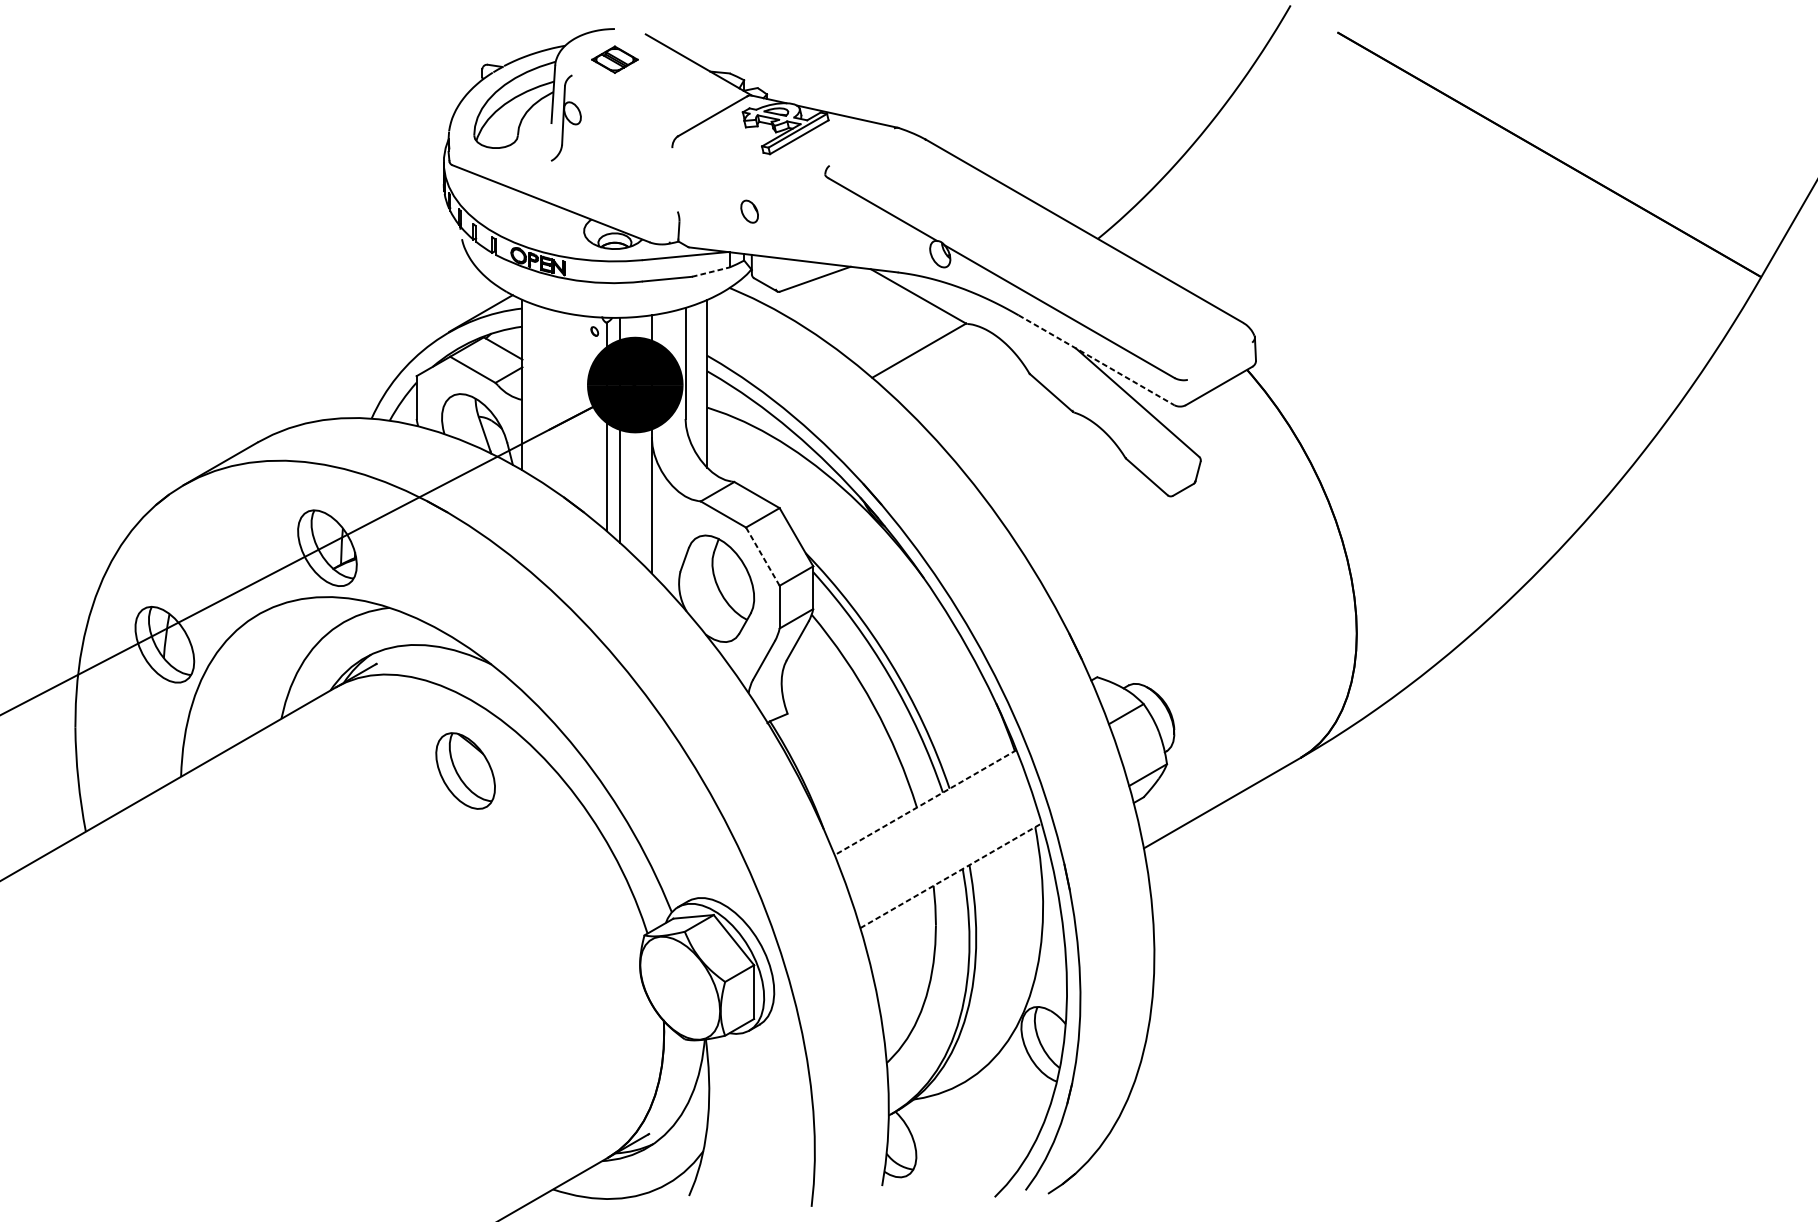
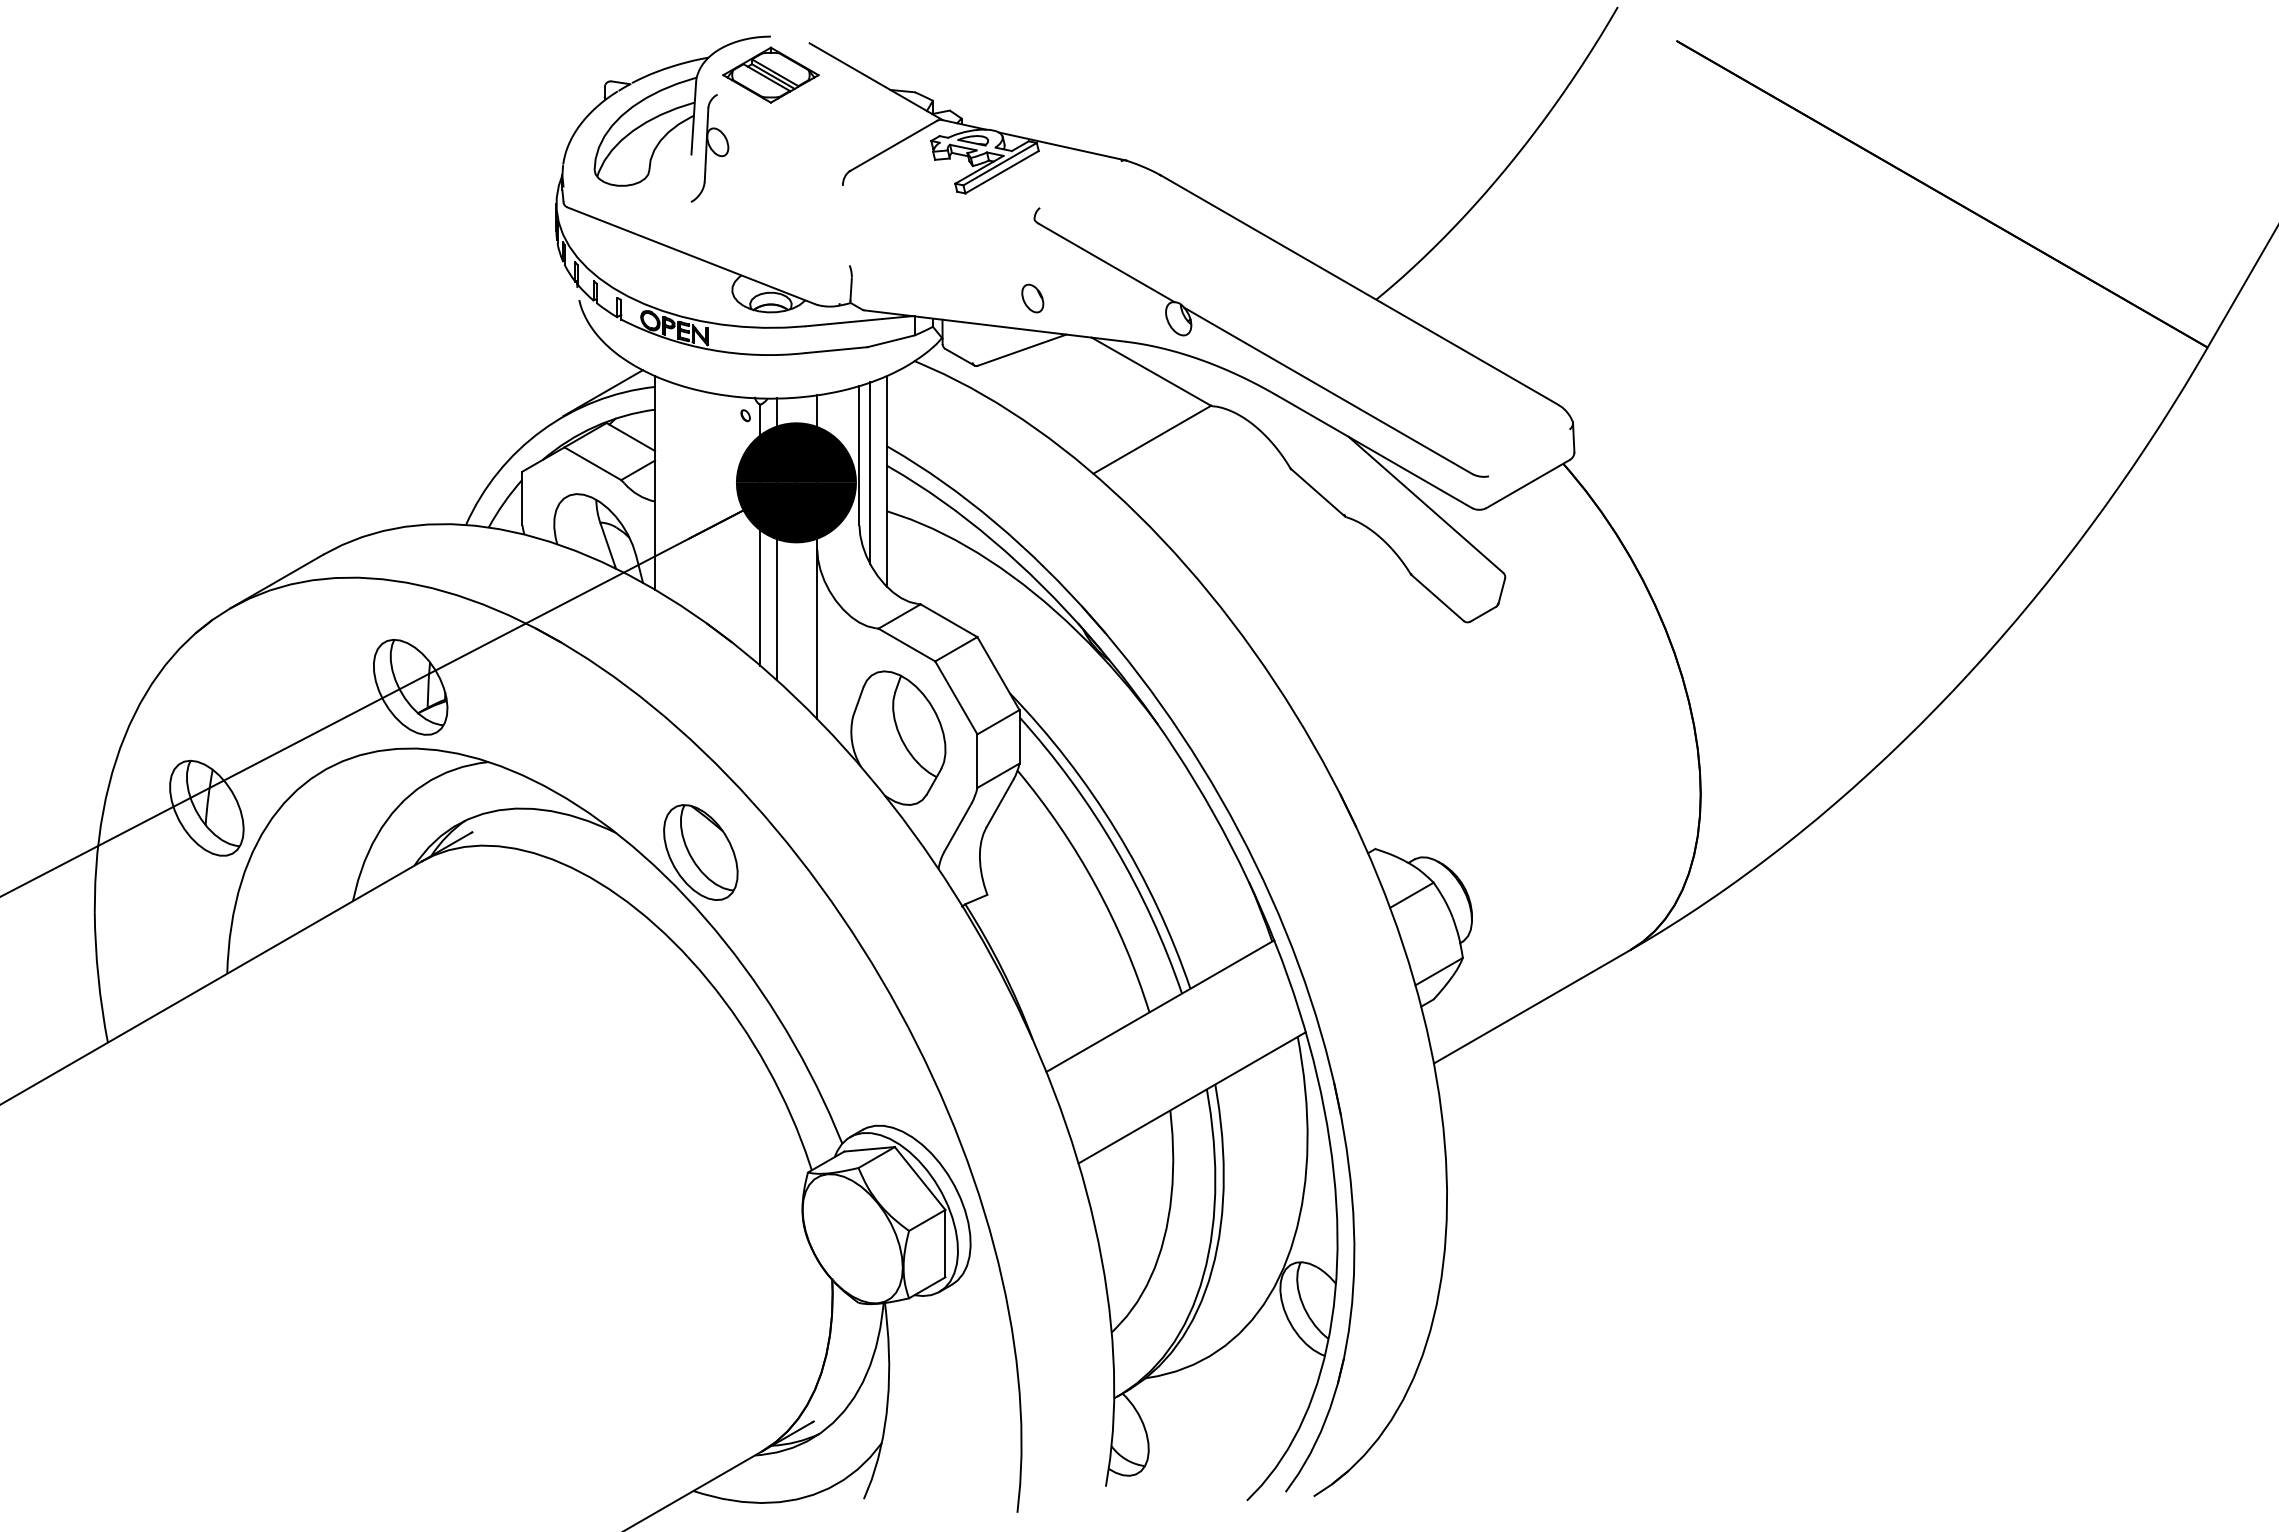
part: (614, 59) -> (770, 74), size x1.67
part: (749, 211) -> (1032, 298), moved
line: (711, 272) -> (891, 341), dashed -> solid
line: (1096, 360) -> (1374, 451), dashed -> solid
line: (694, 377) -> (870, 473), added
line: (762, 556) -> (956, 697), dashed -> solid
part: (465, 770) -> (700, 852), moved
line: (925, 802) -> (1160, 1006), dashed -> solid
line: (951, 875) -> (1192, 1097), dashed -> solid

